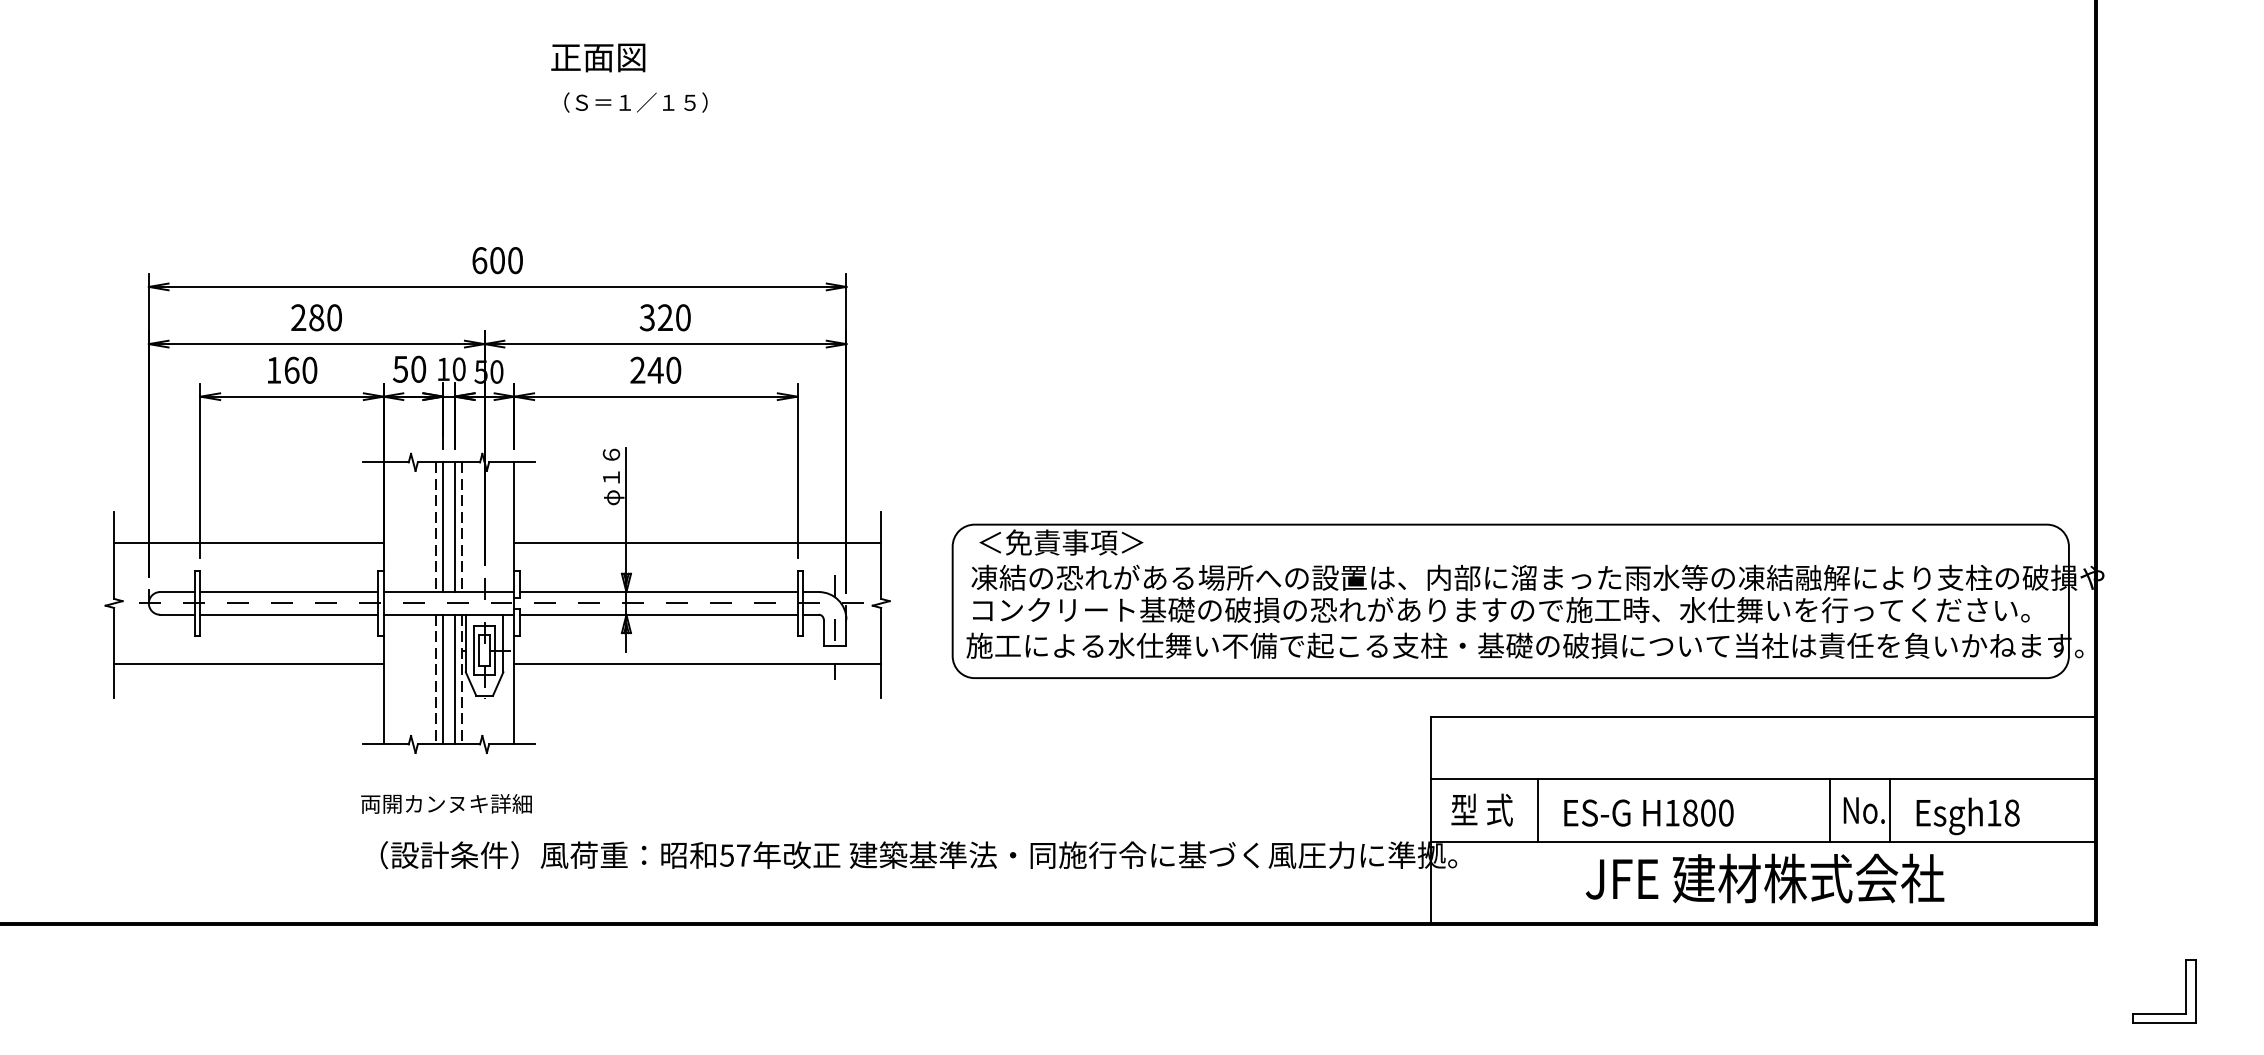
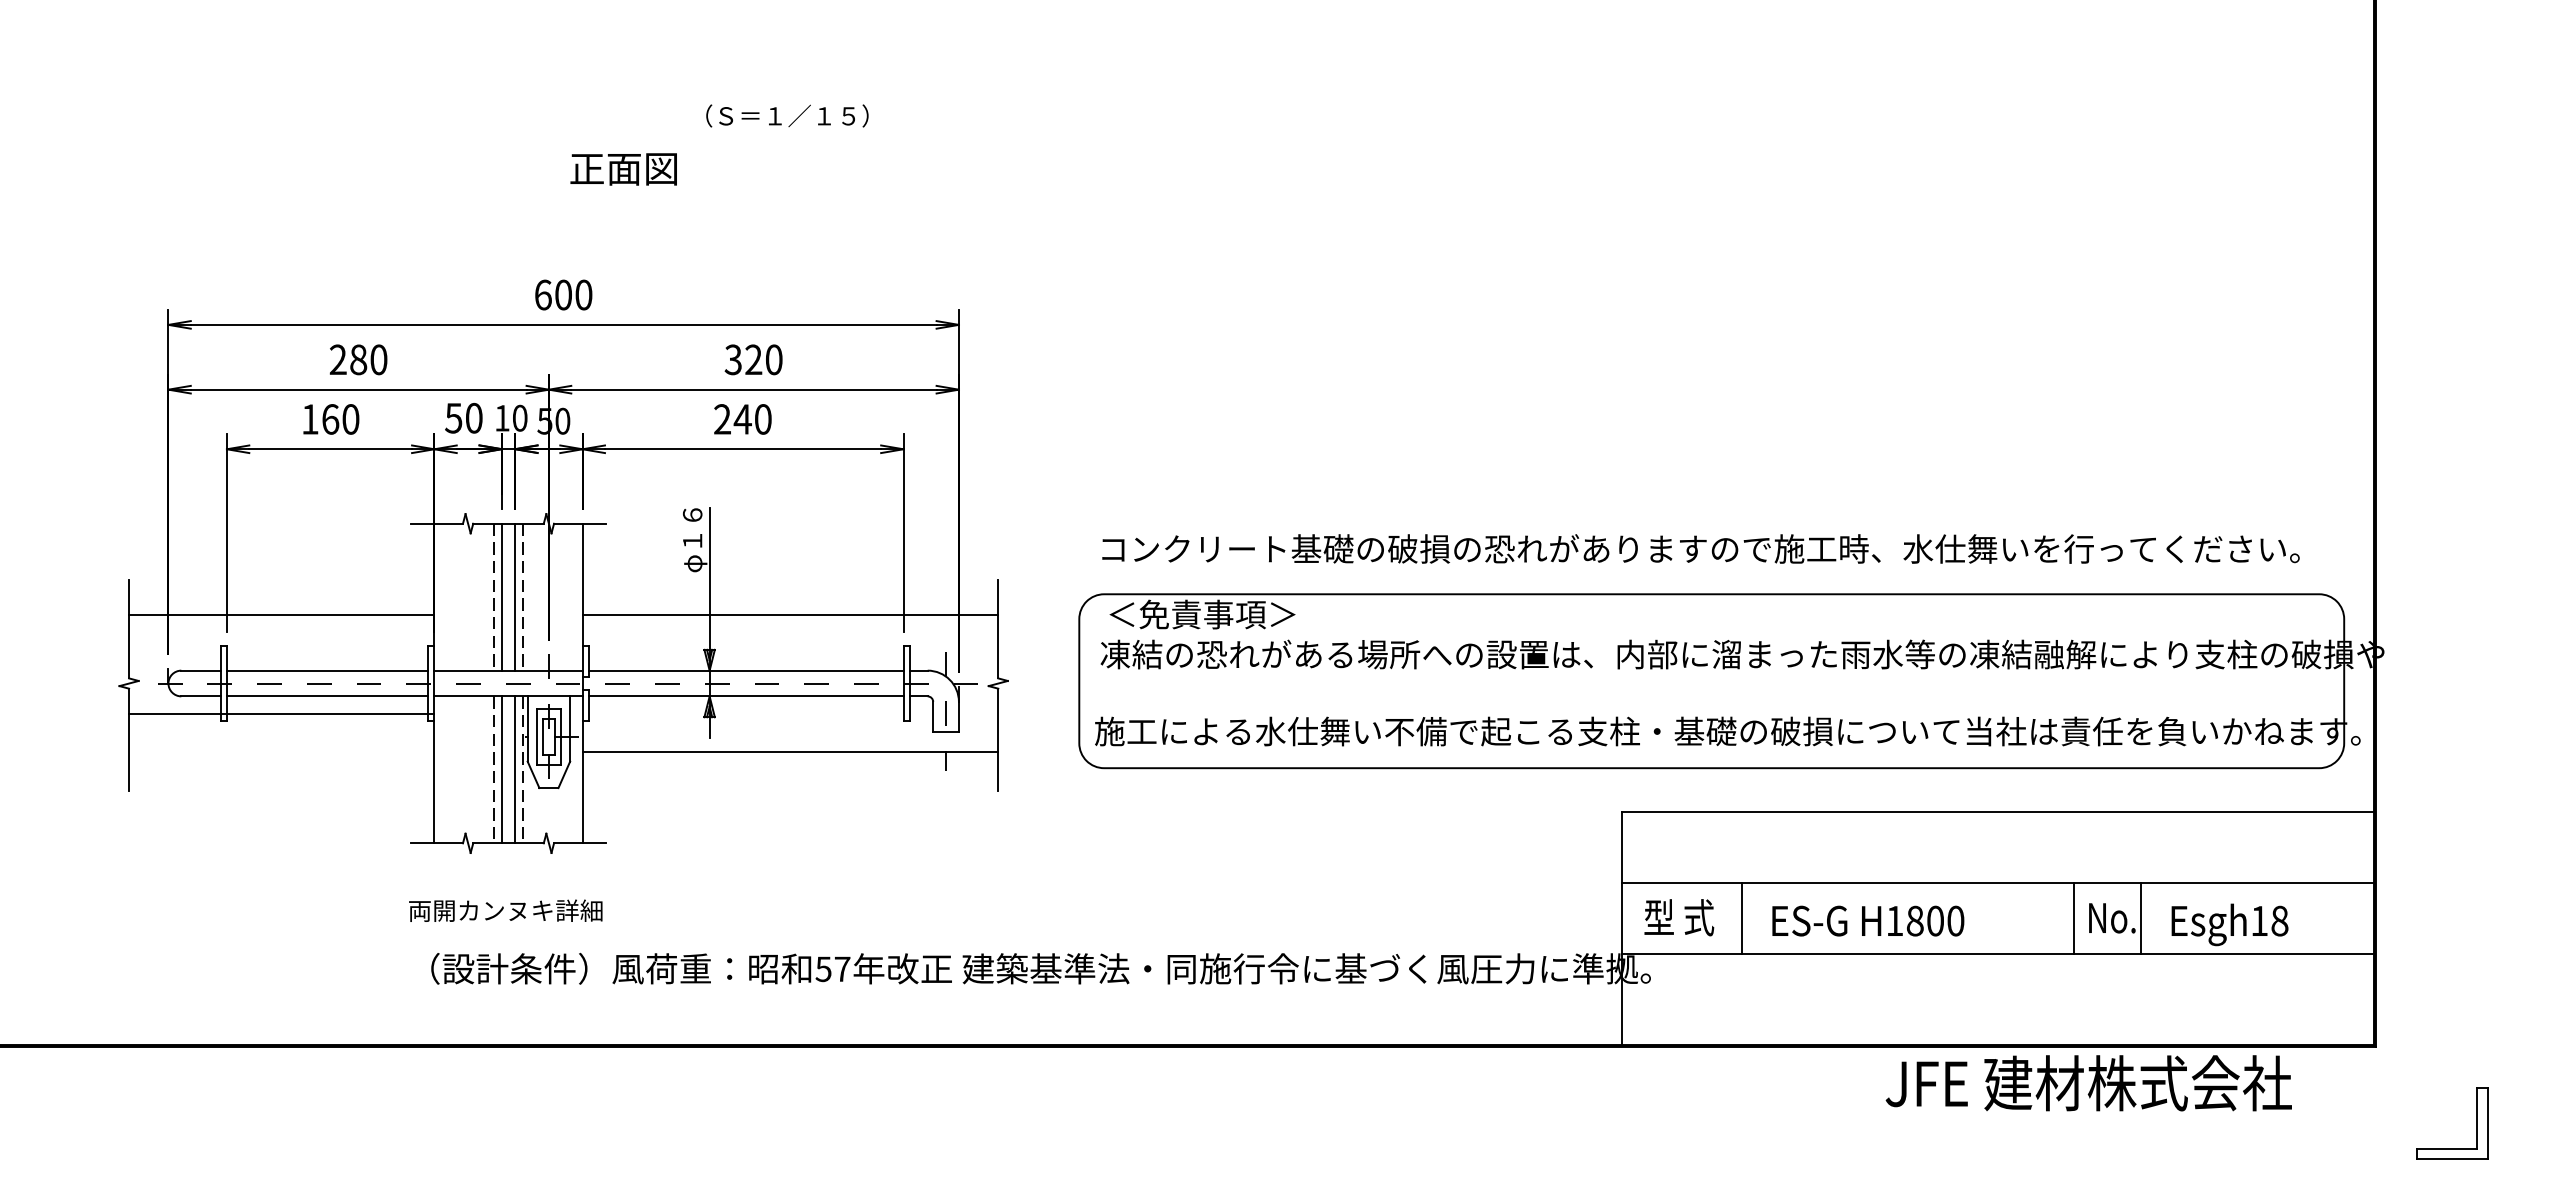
text: (598, 58) -> (623, 169), moved
text: (636, 102) -> (787, 115), moved
text: (1500, 609) -> (1700, 548), moved
line: (248, 664) -> (281, 714), moved
text: (1764, 878) -> (2088, 1083), moved

